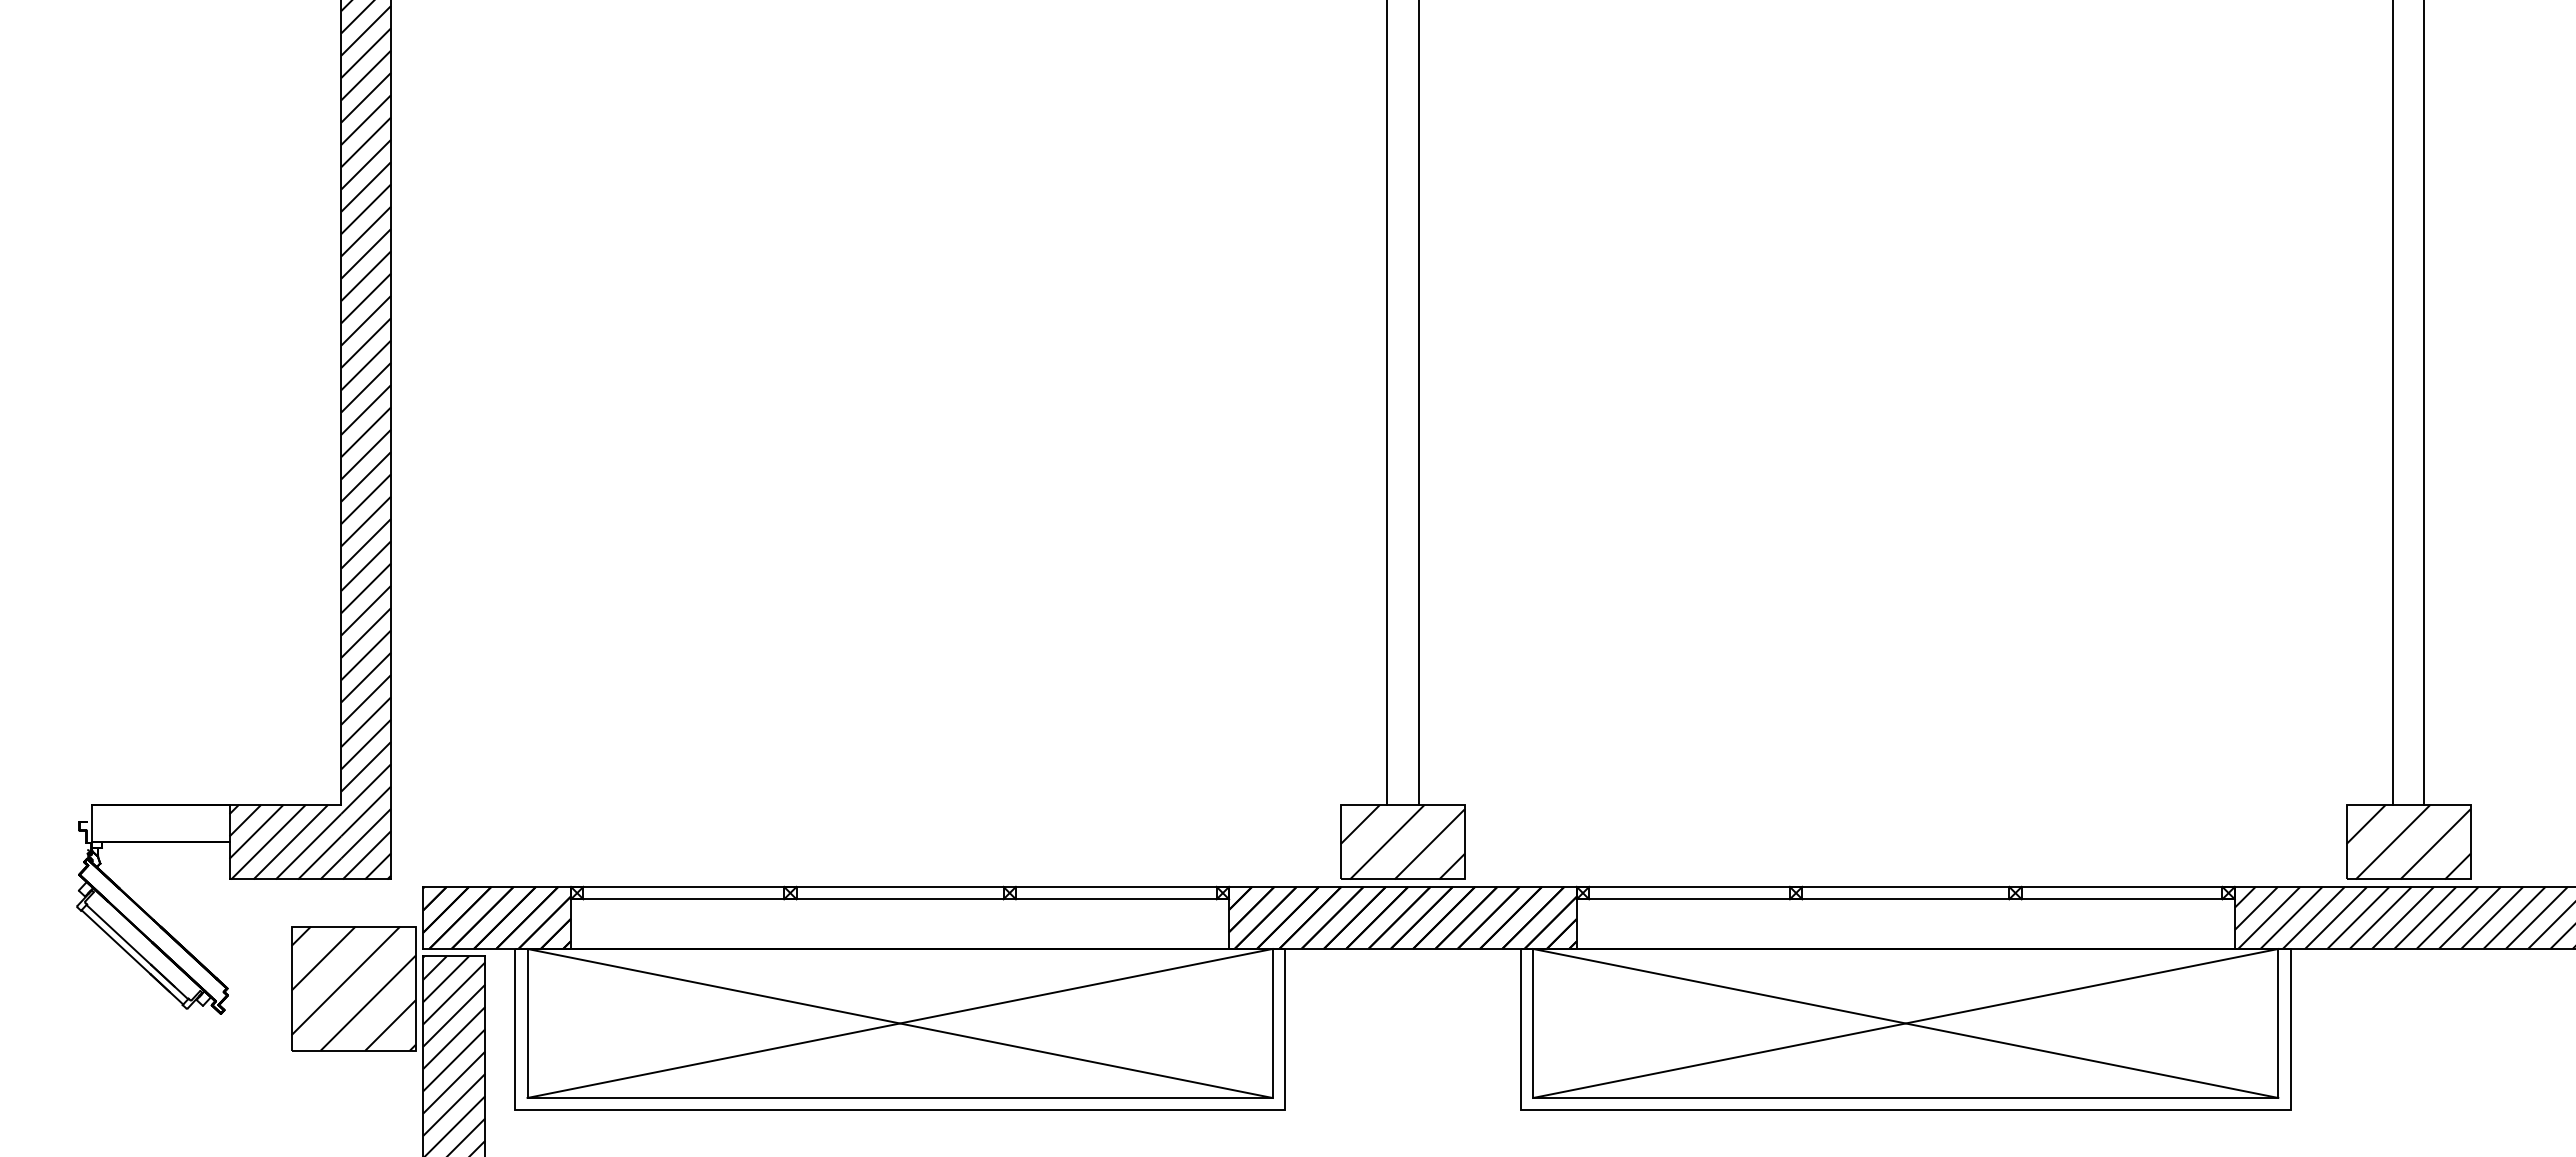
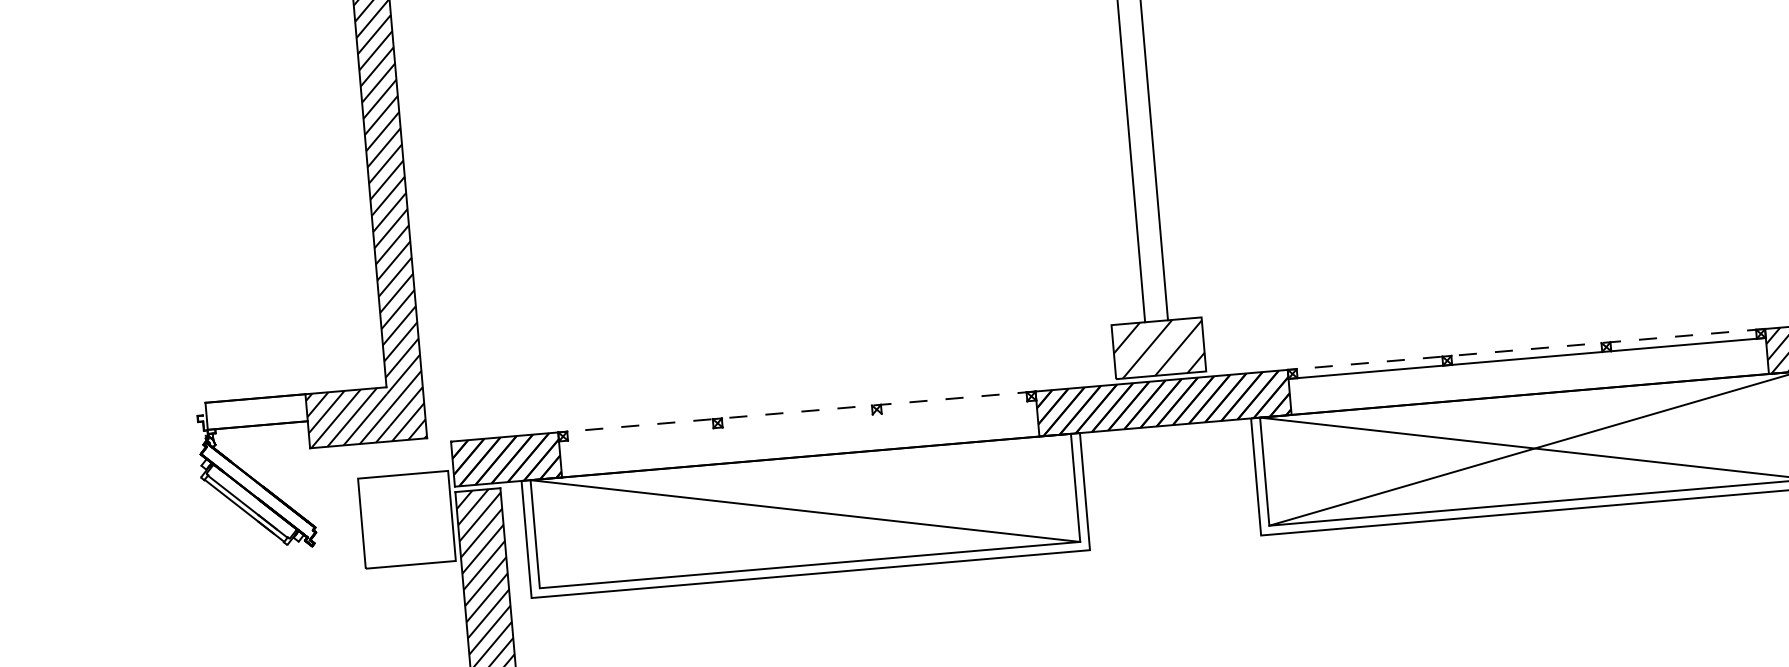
line: (899, 886) -> (796, 411), solid -> dashed
line: (1905, 886) -> (1526, 349), solid -> dashed
line: (900, 899) -> (798, 421), removed
hatch: (353, 988) -> (406, 519), removed
line: (899, 1022) -> (804, 510), removed

